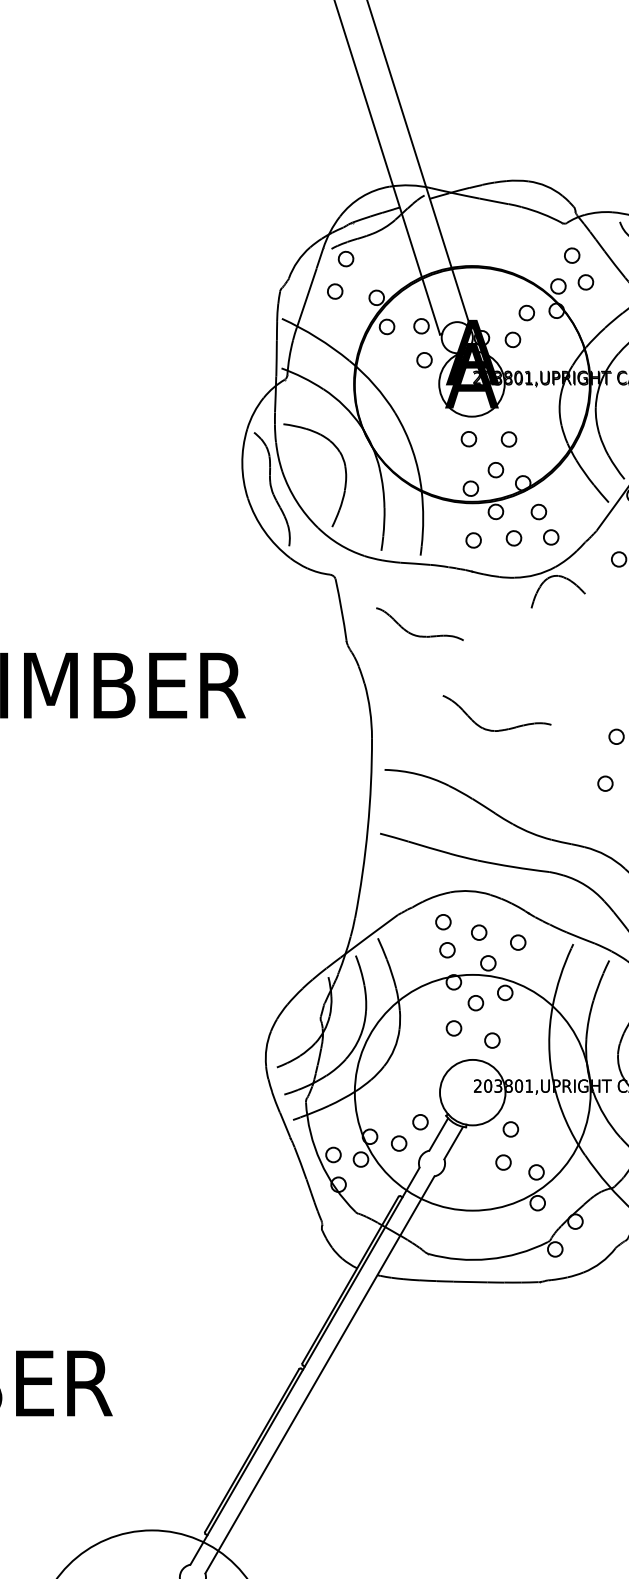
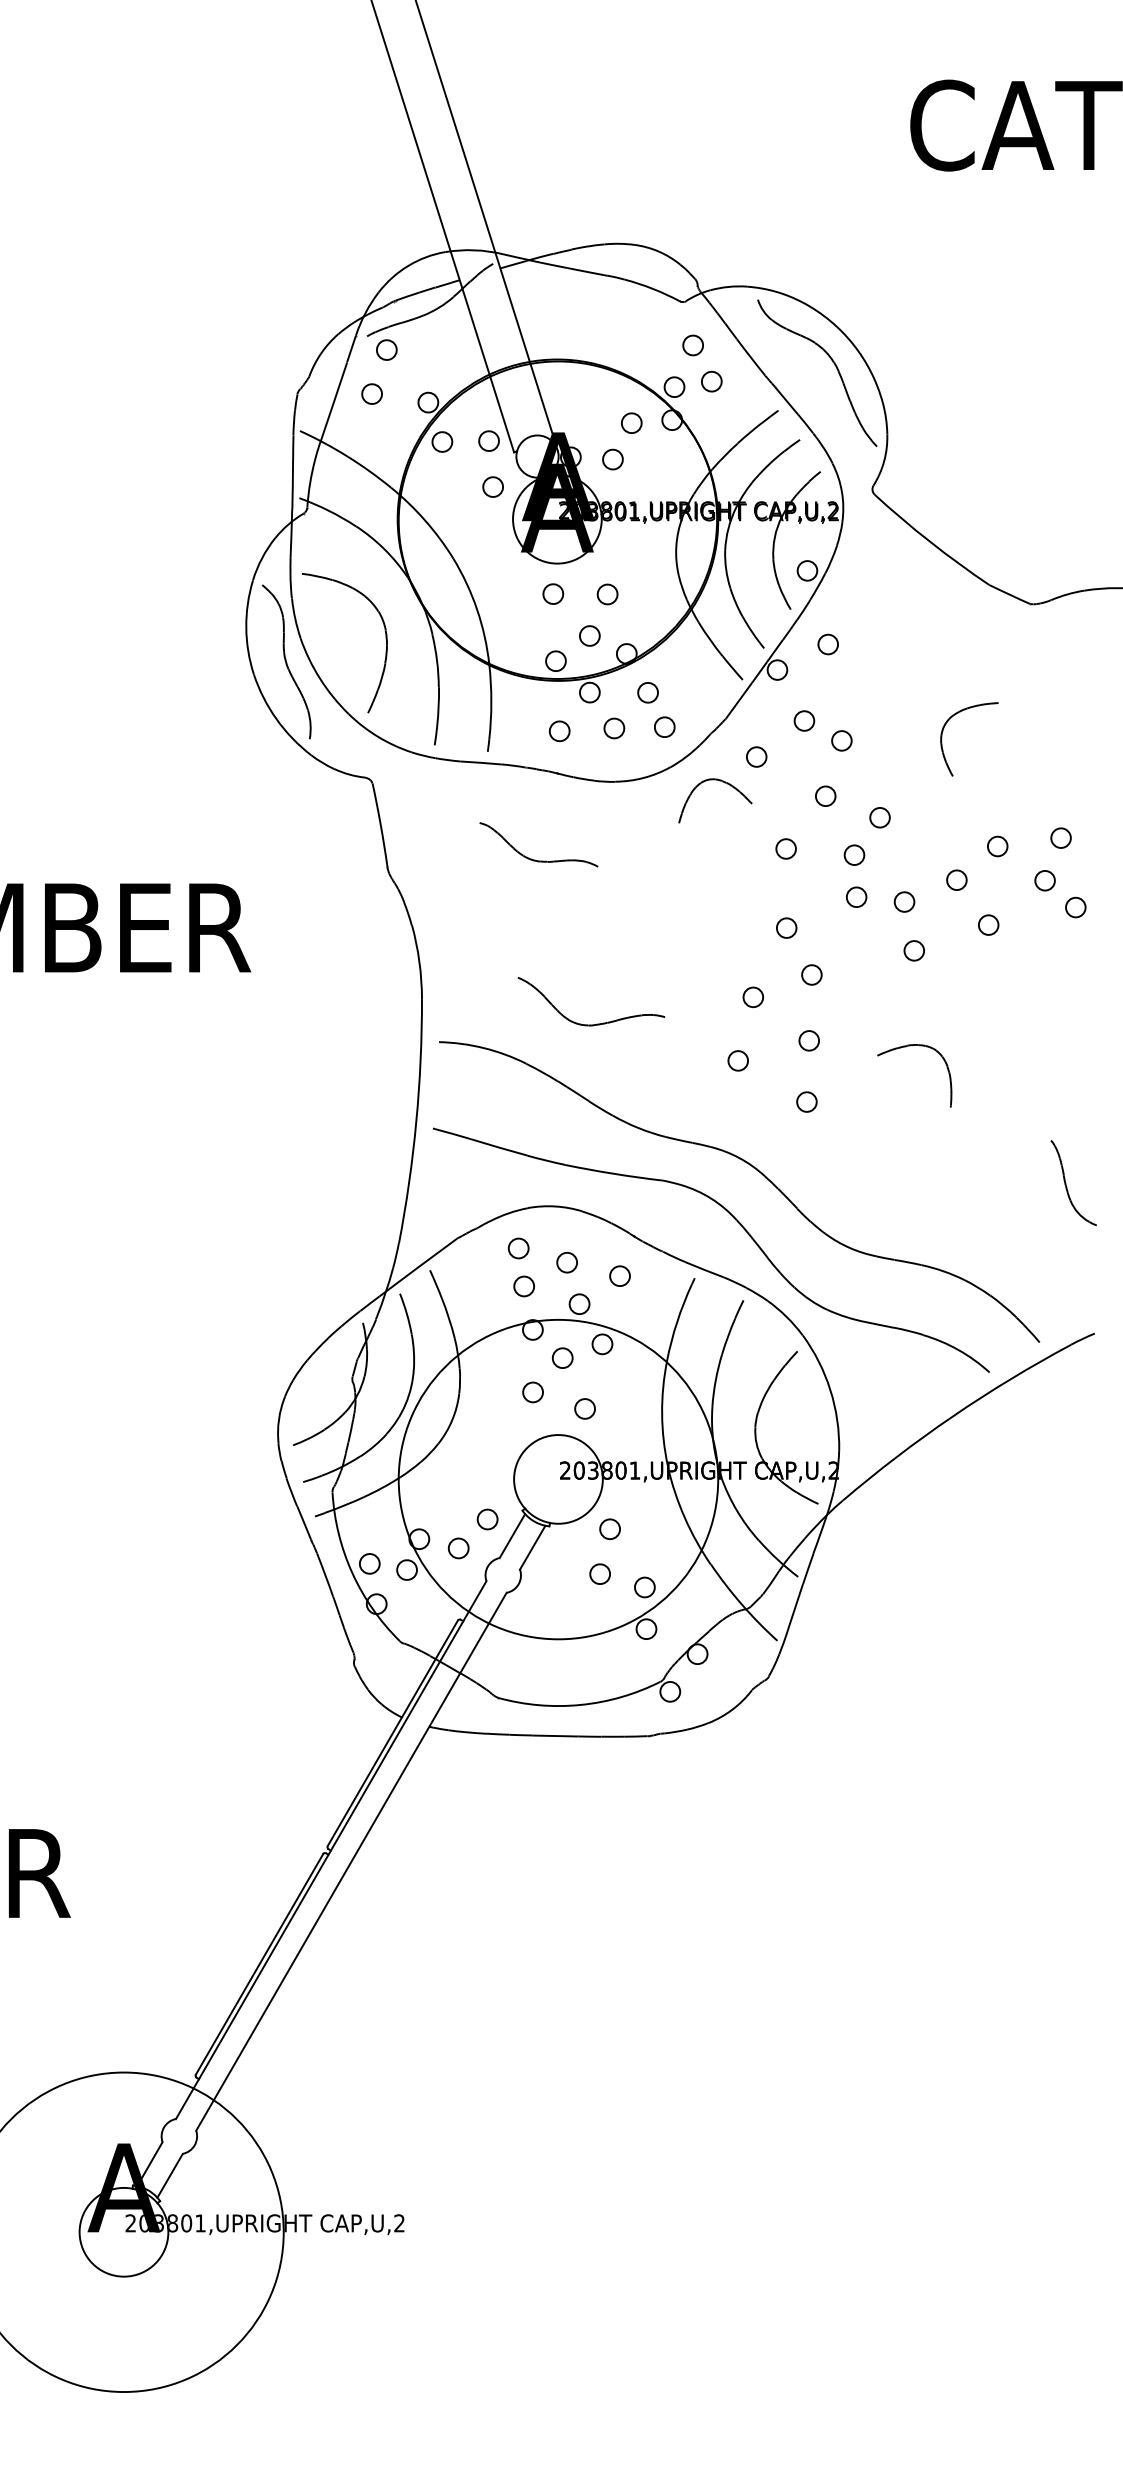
part: (565, 578) -> (724, 783), moved
part: (417, 635) -> (535, 859), moved
part: (500, 729) -> (596, 1023), moved

